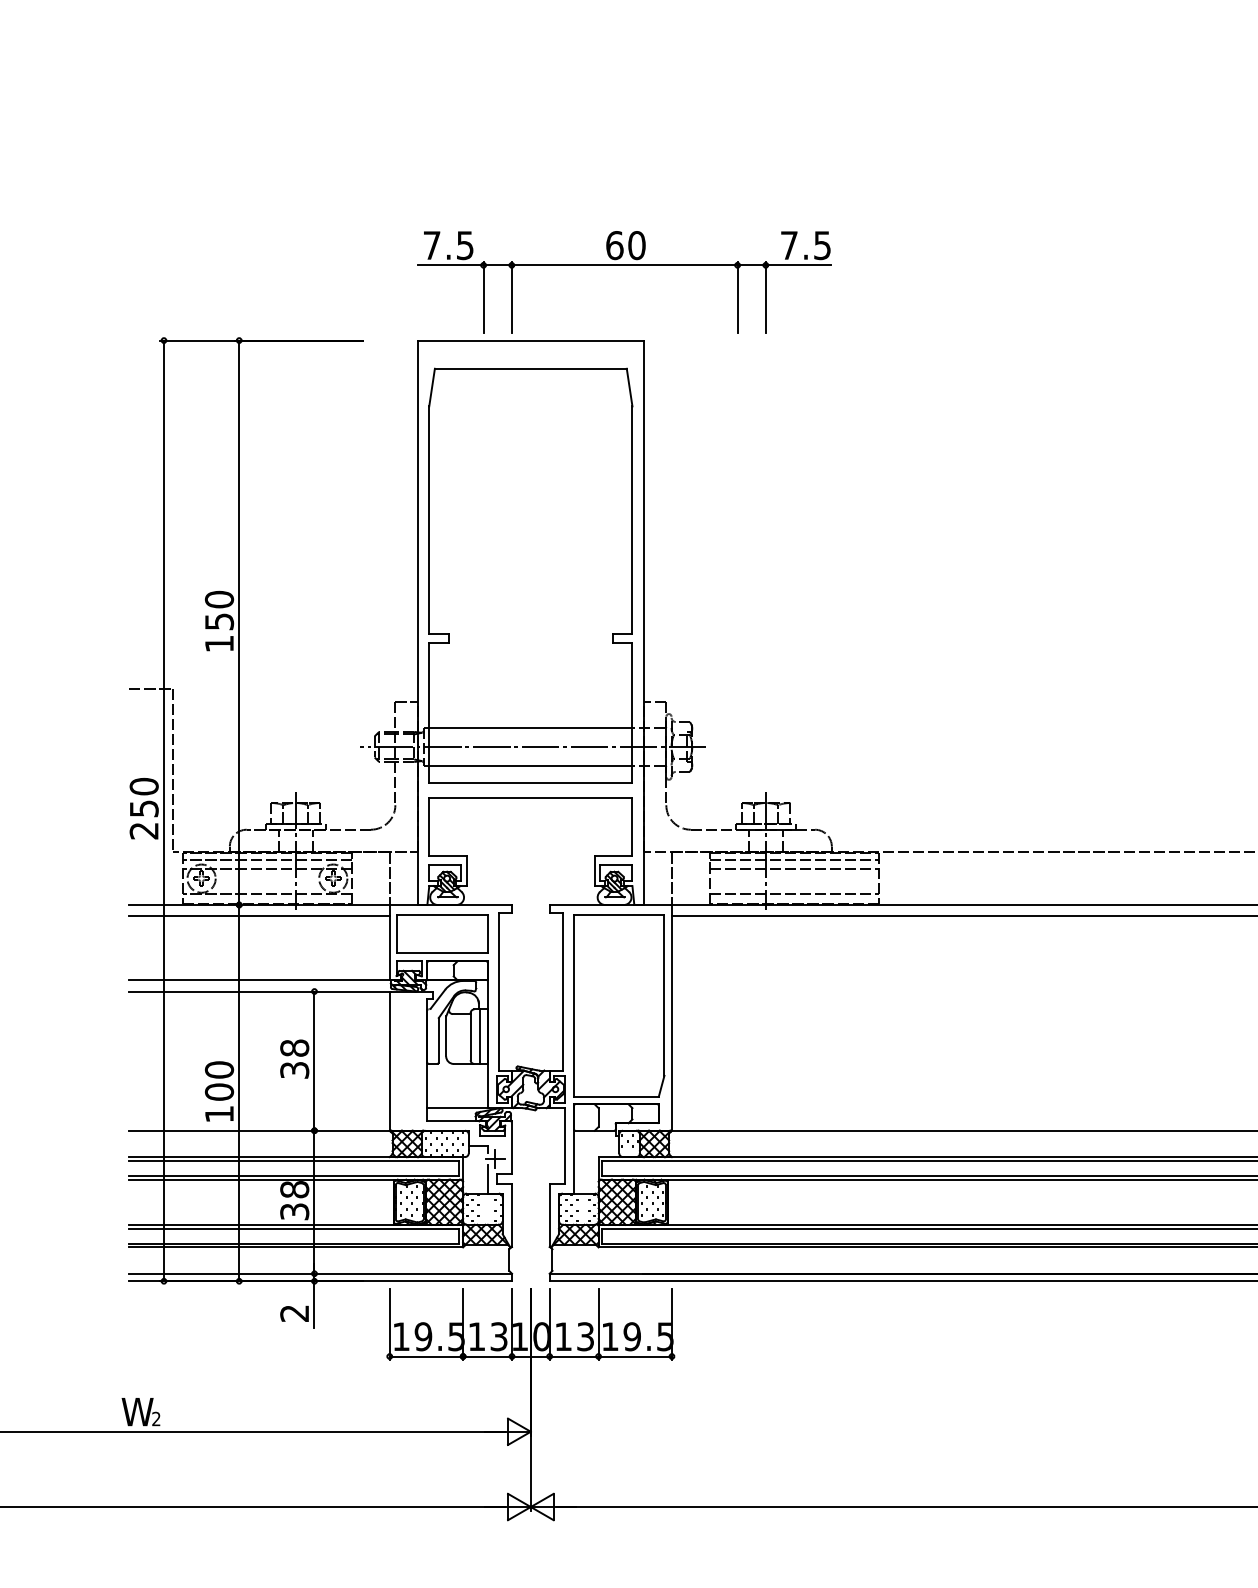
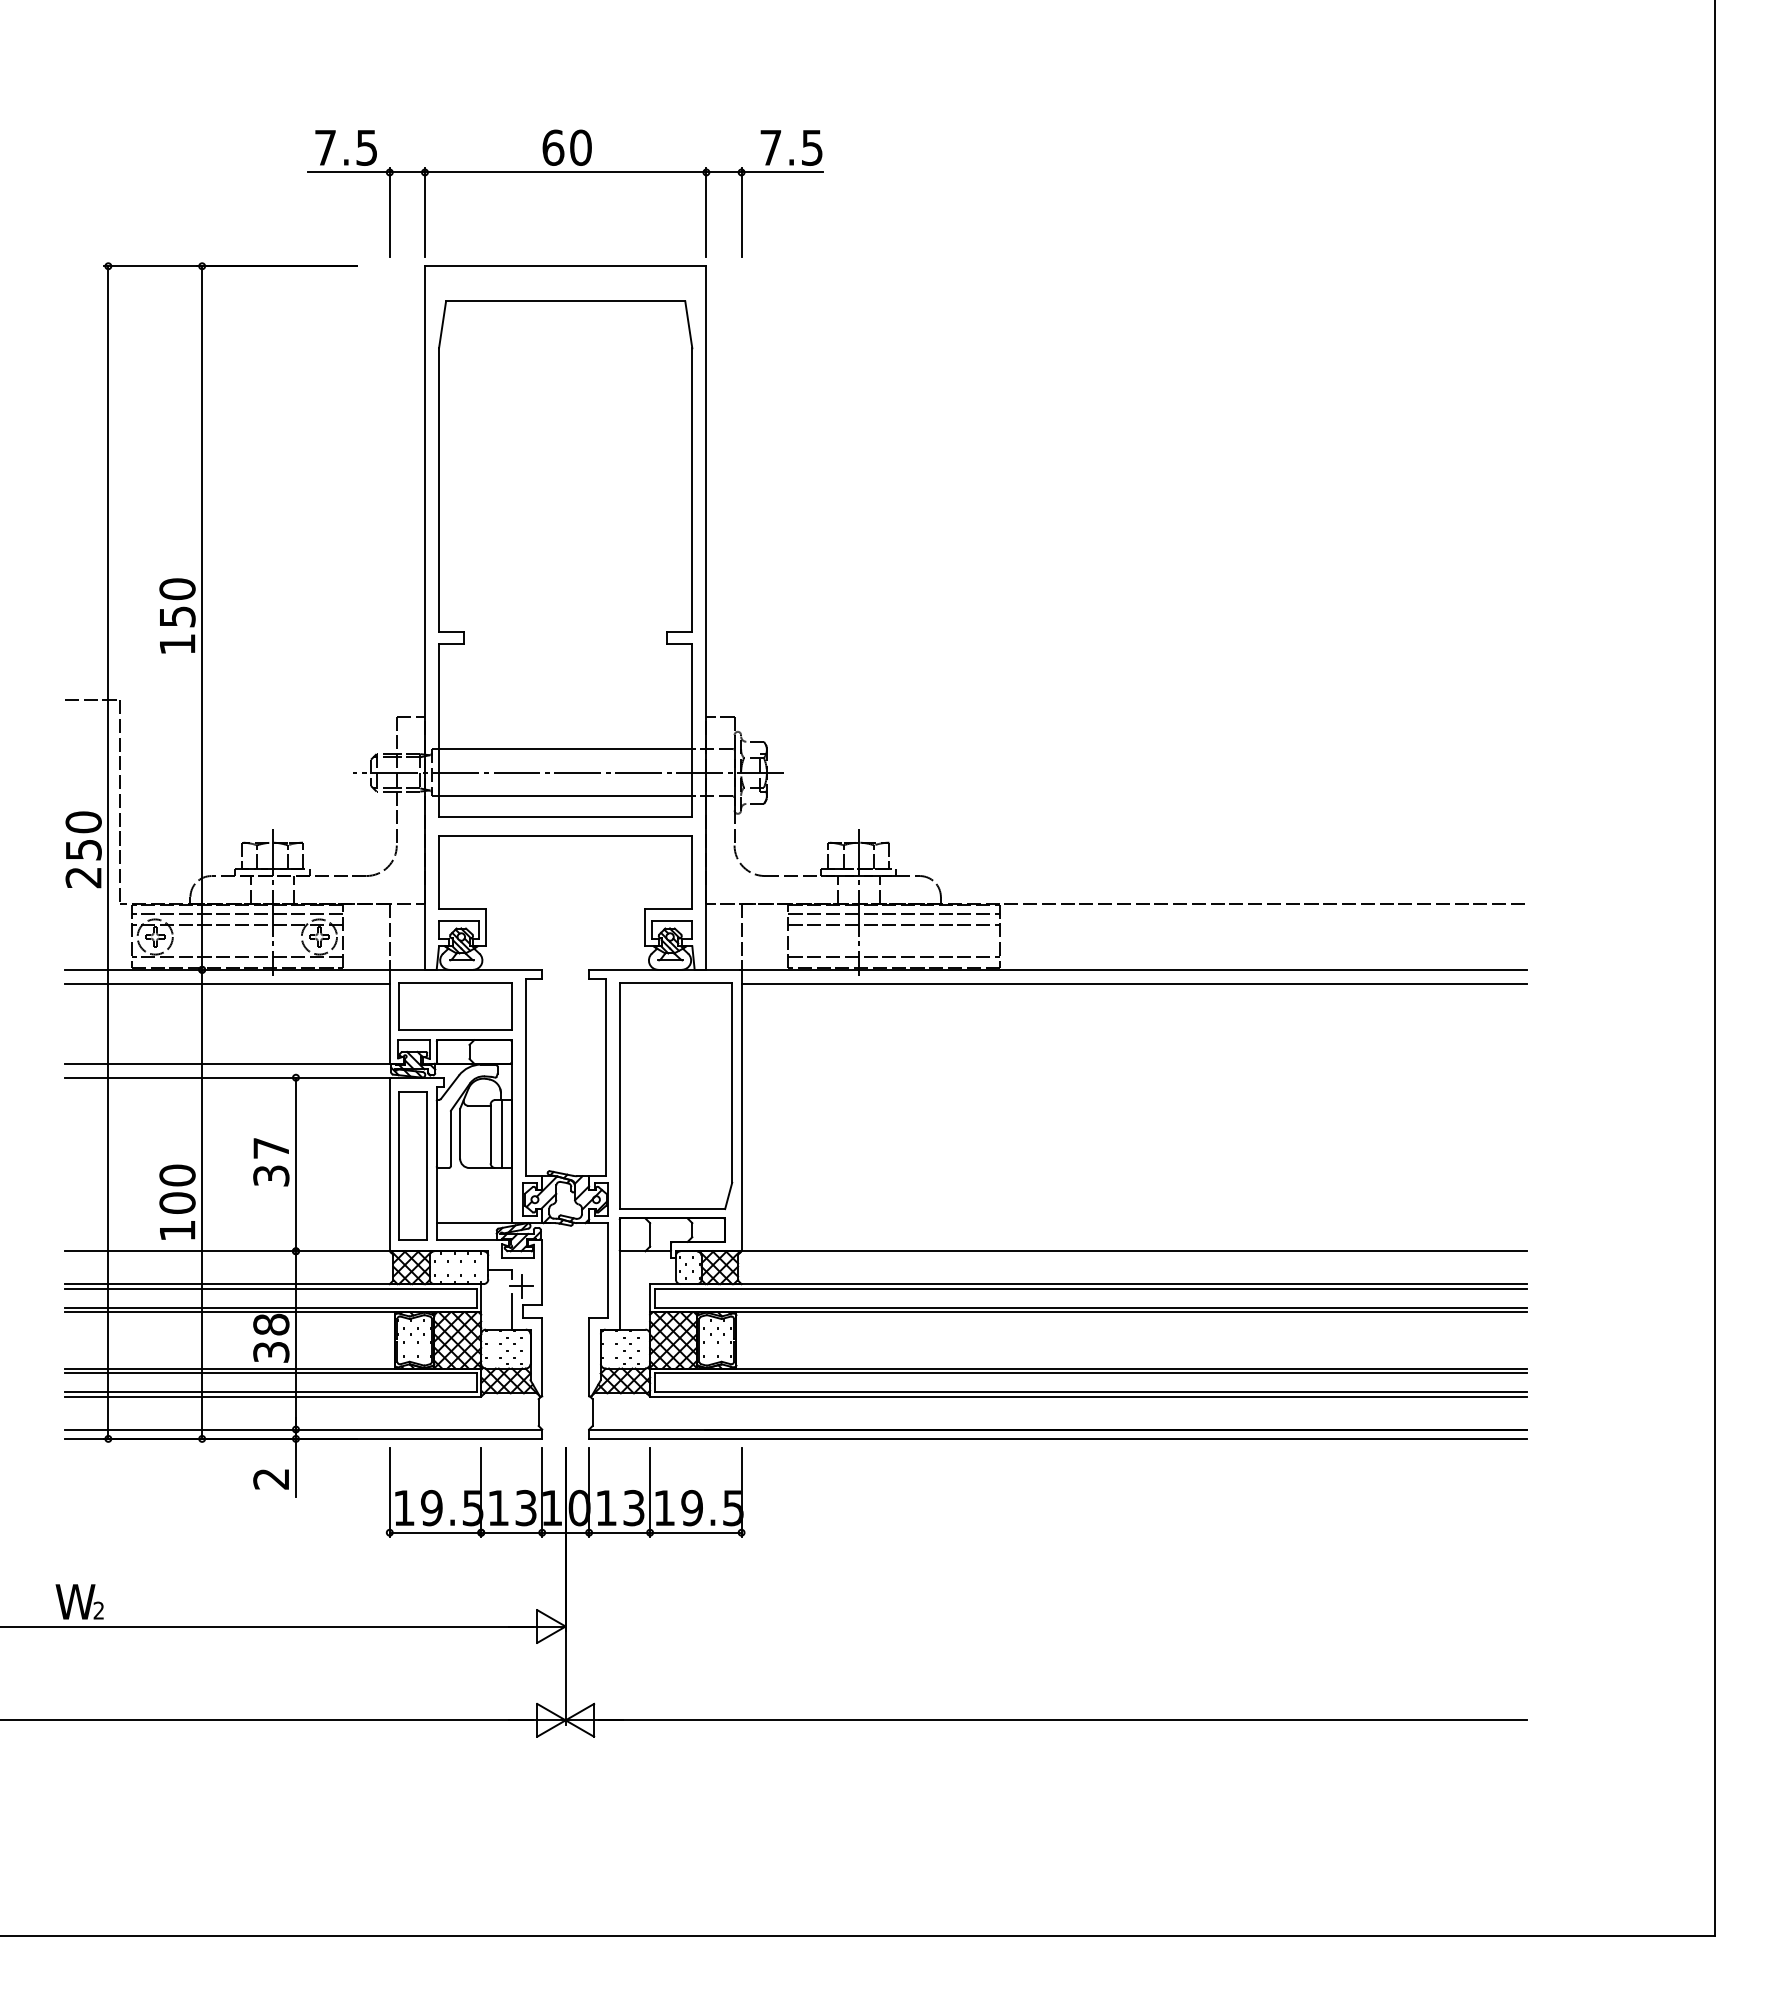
part: (624, 265) -> (565, 172), moved
text: (294, 1048) -> (271, 1148), 38 -> 37
part: (407, 1061) -> (412, 1165), added

